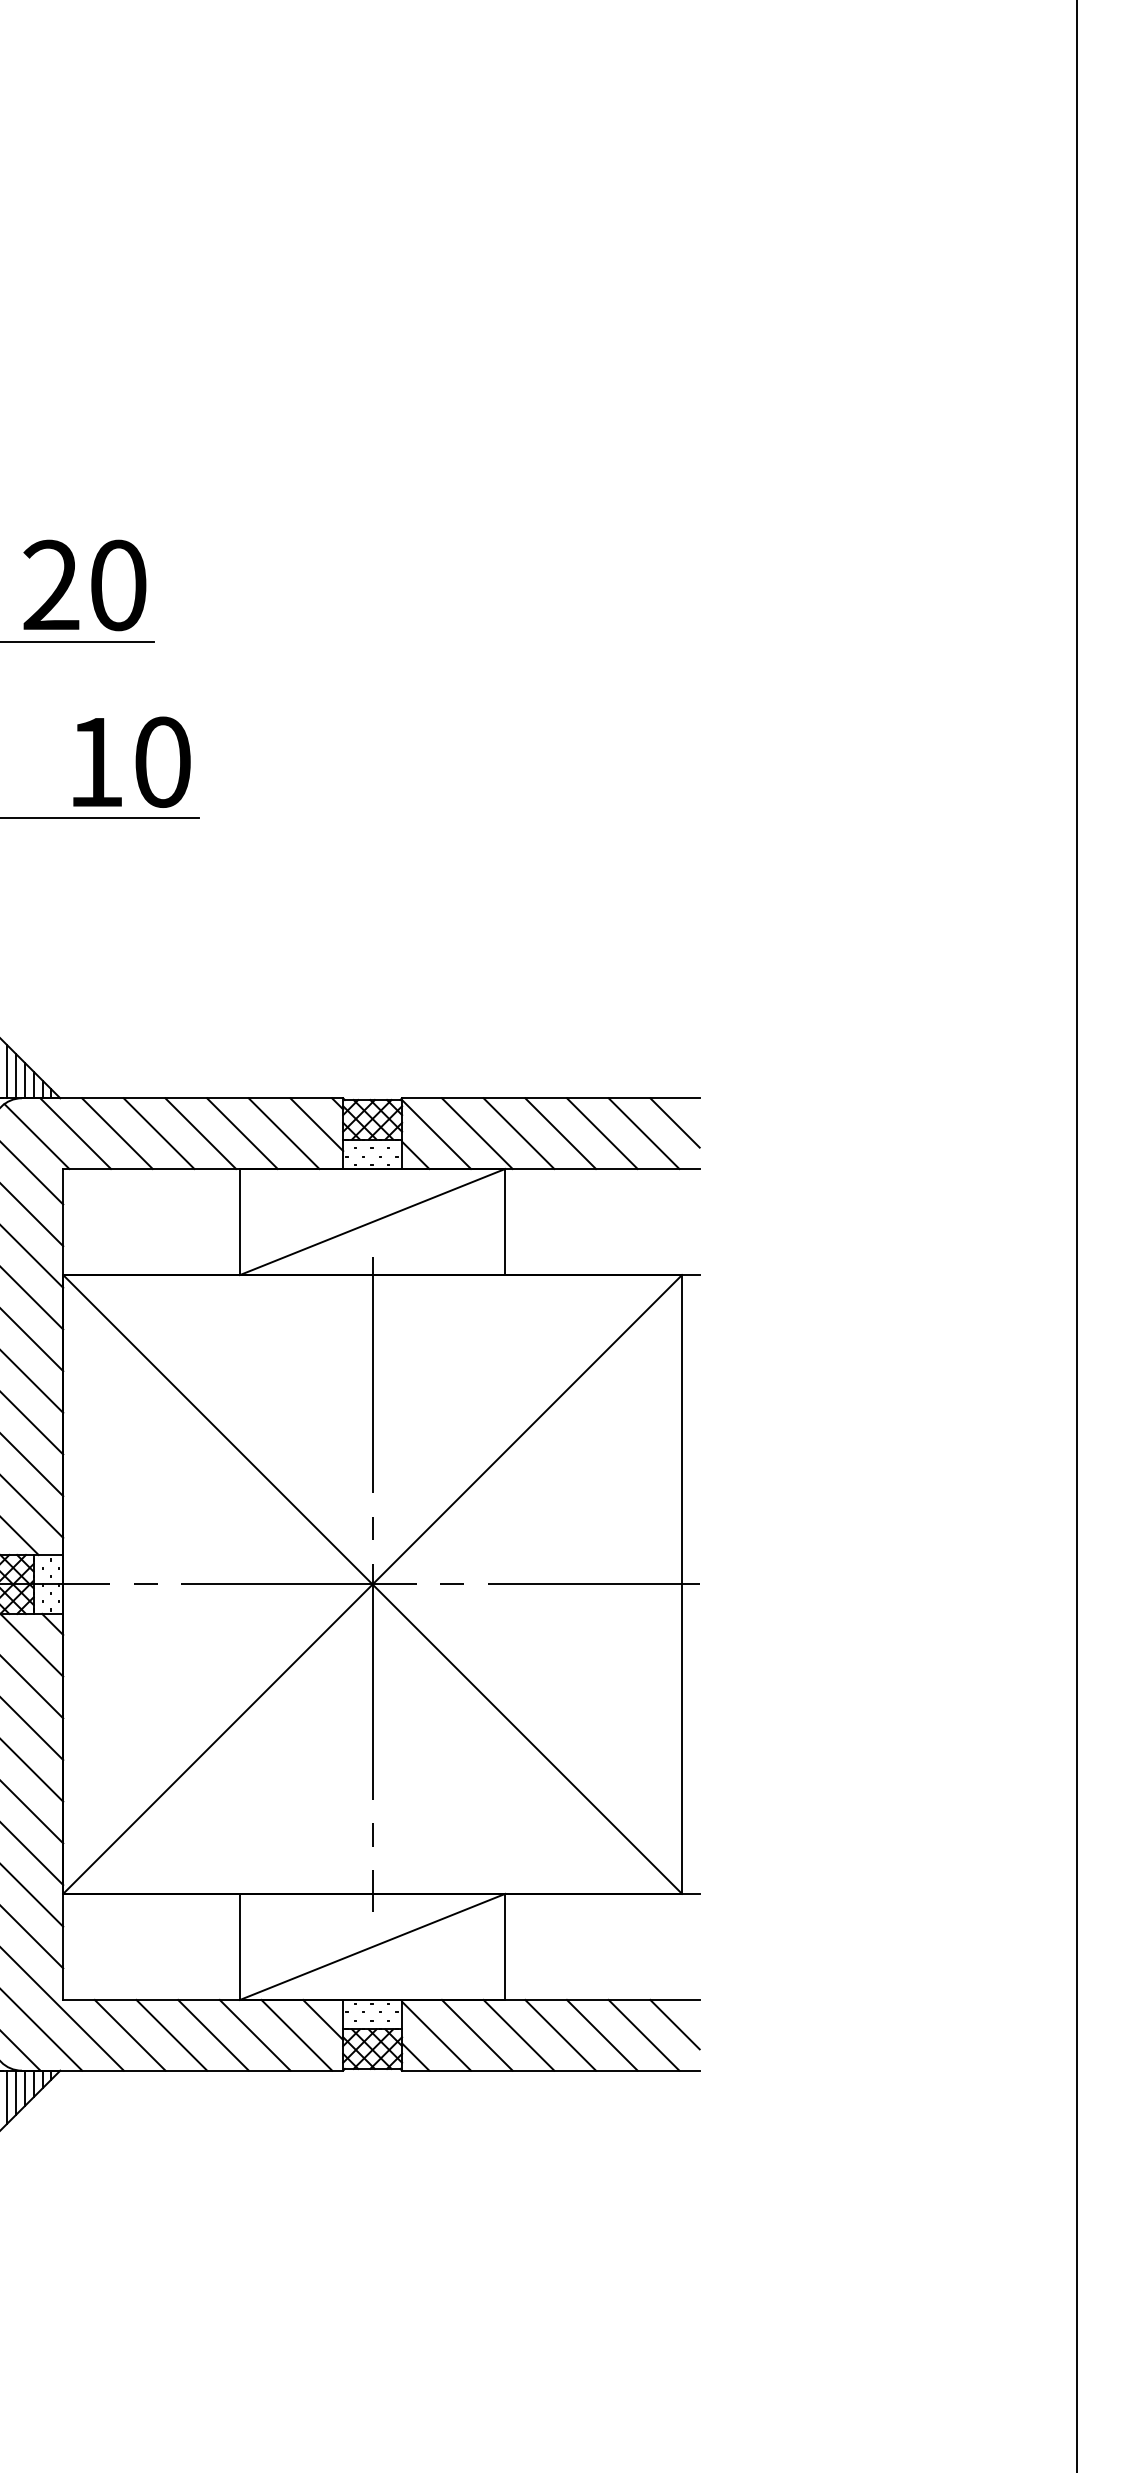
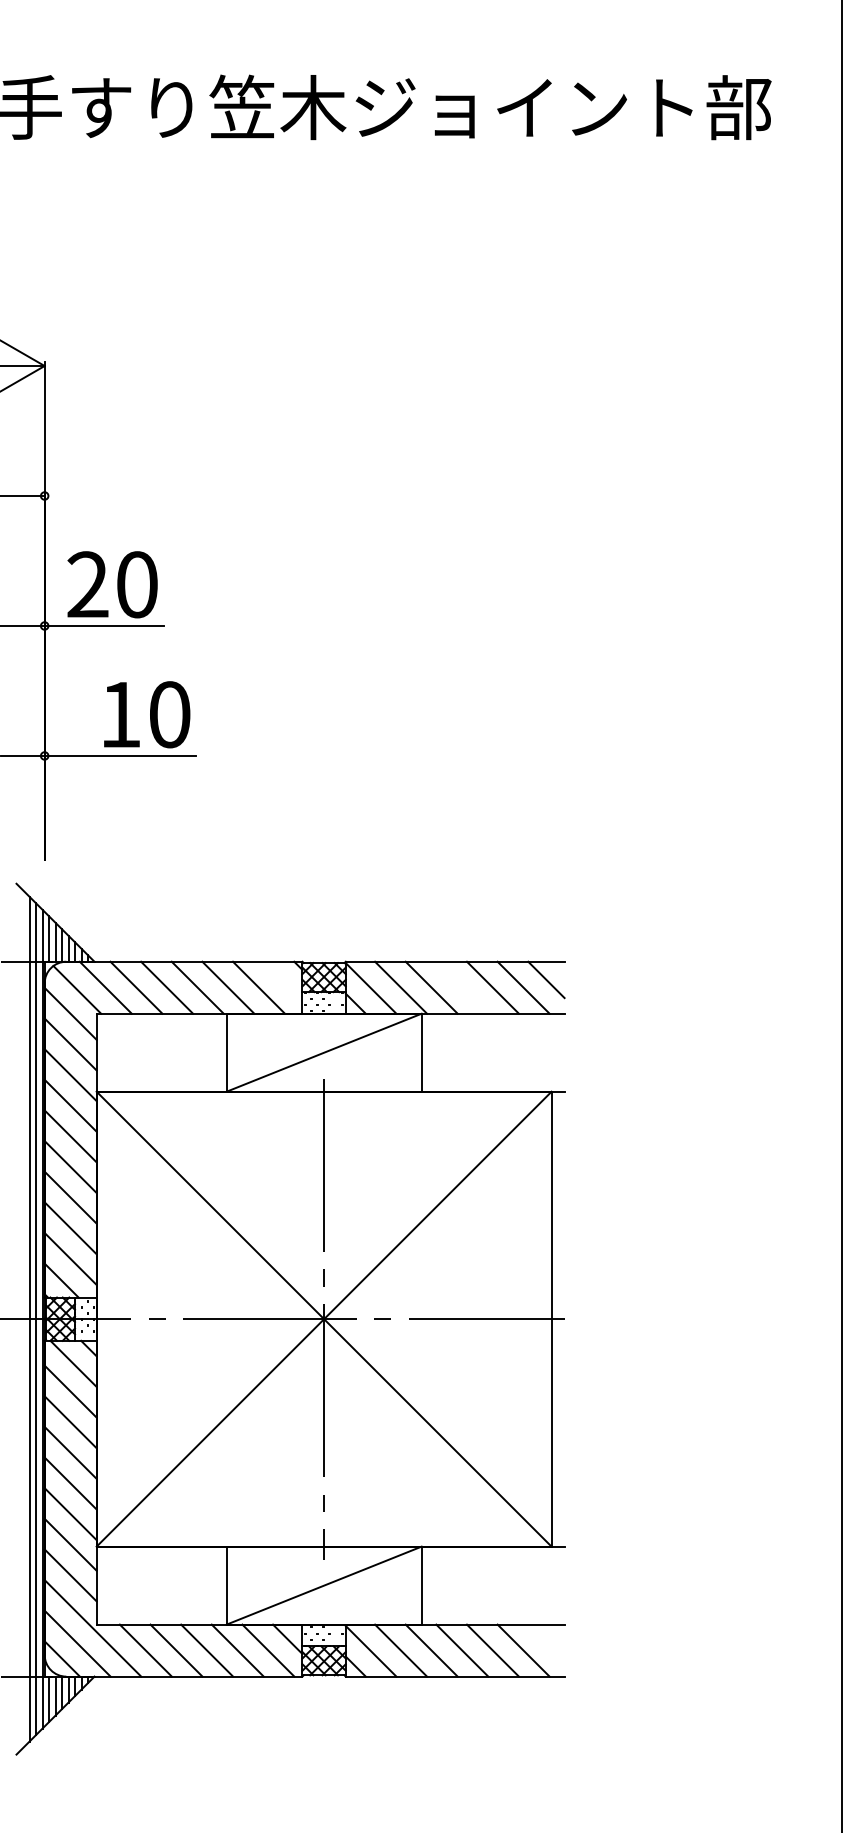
line: (316, 1123) -> (282, 980), removed
line: (560, 1133) -> (462, 987), removed
line: (675, 2024) -> (546, 1642), removed

